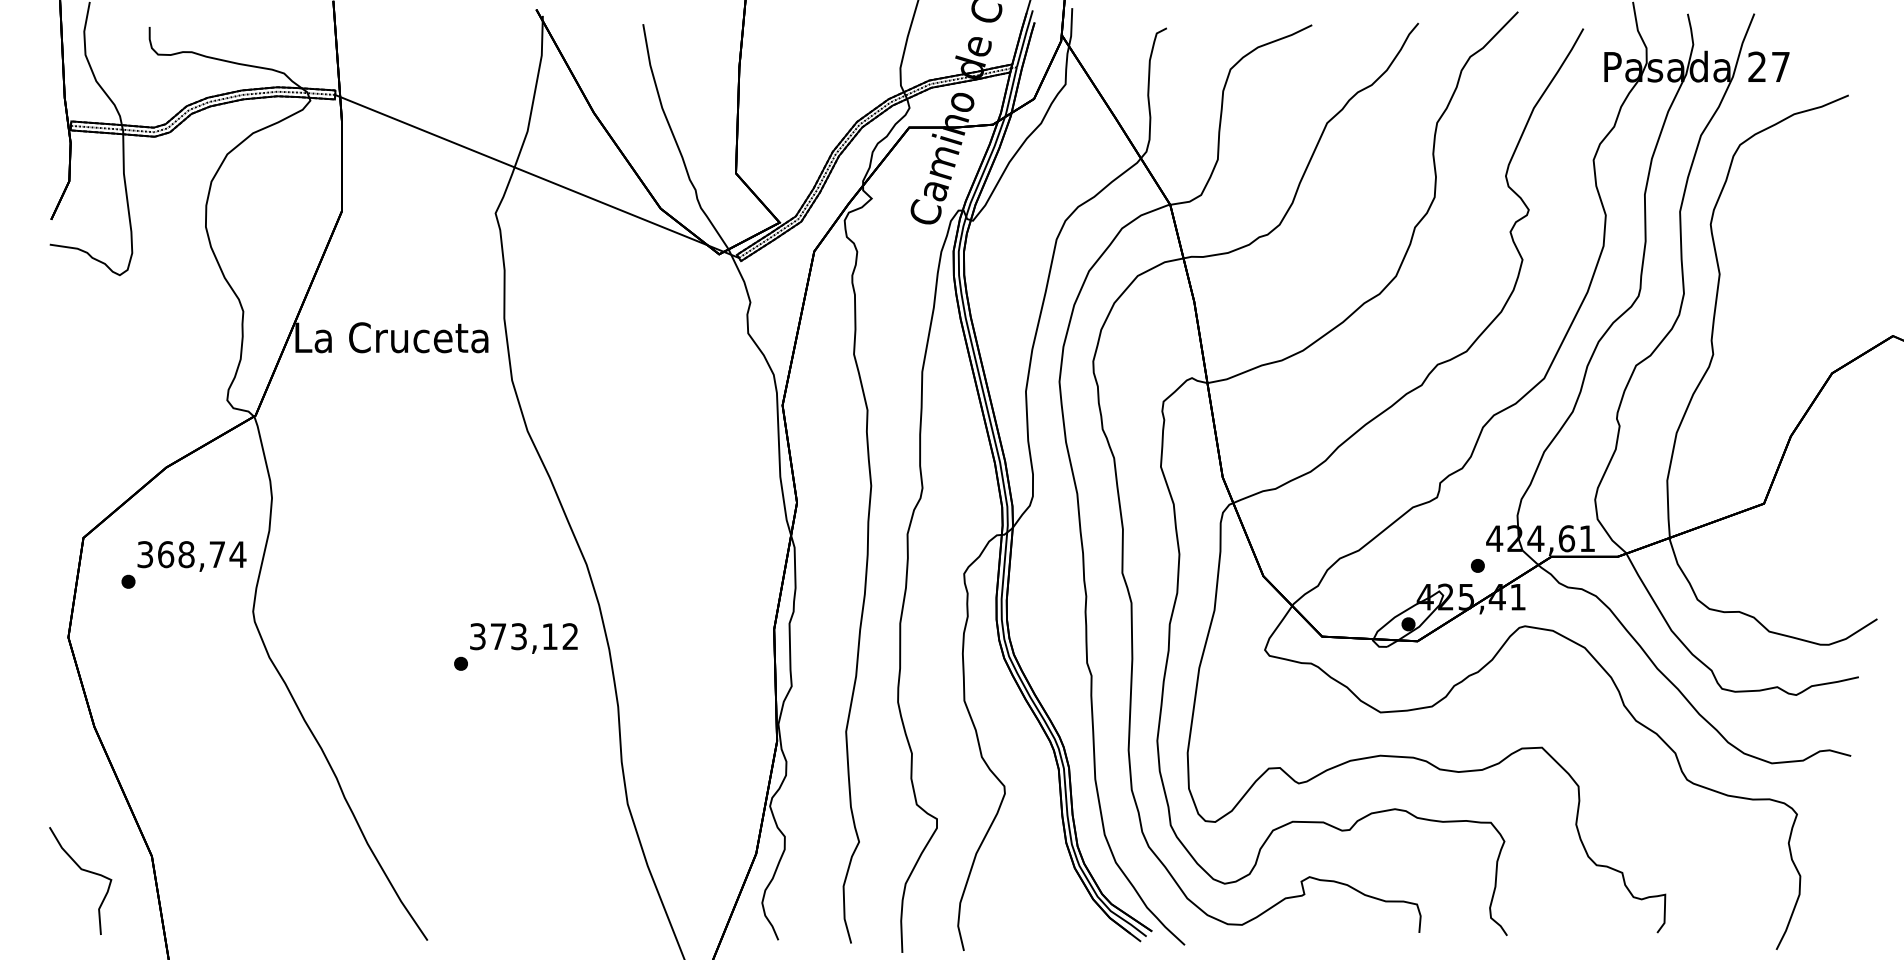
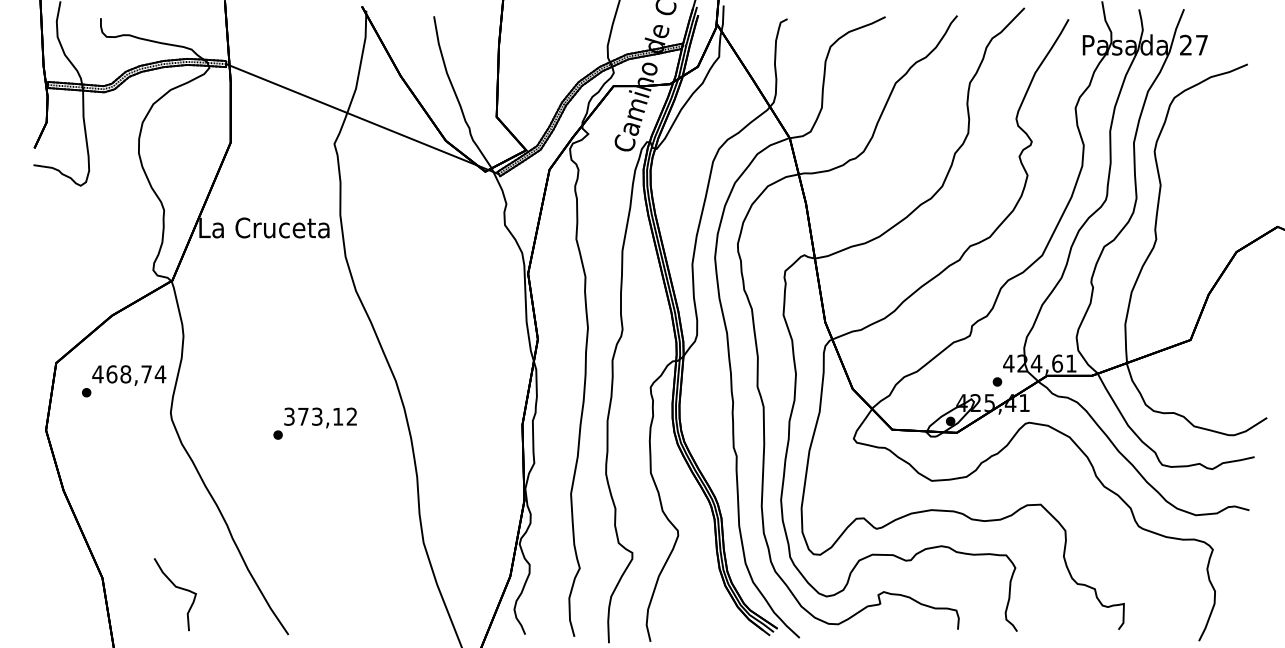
text: (144, 554) -> (97, 374), 368,74 -> 468,74
text: (514, 646) -> (314, 423), moved
curve: (83, 871) -> (177, 588), moved

